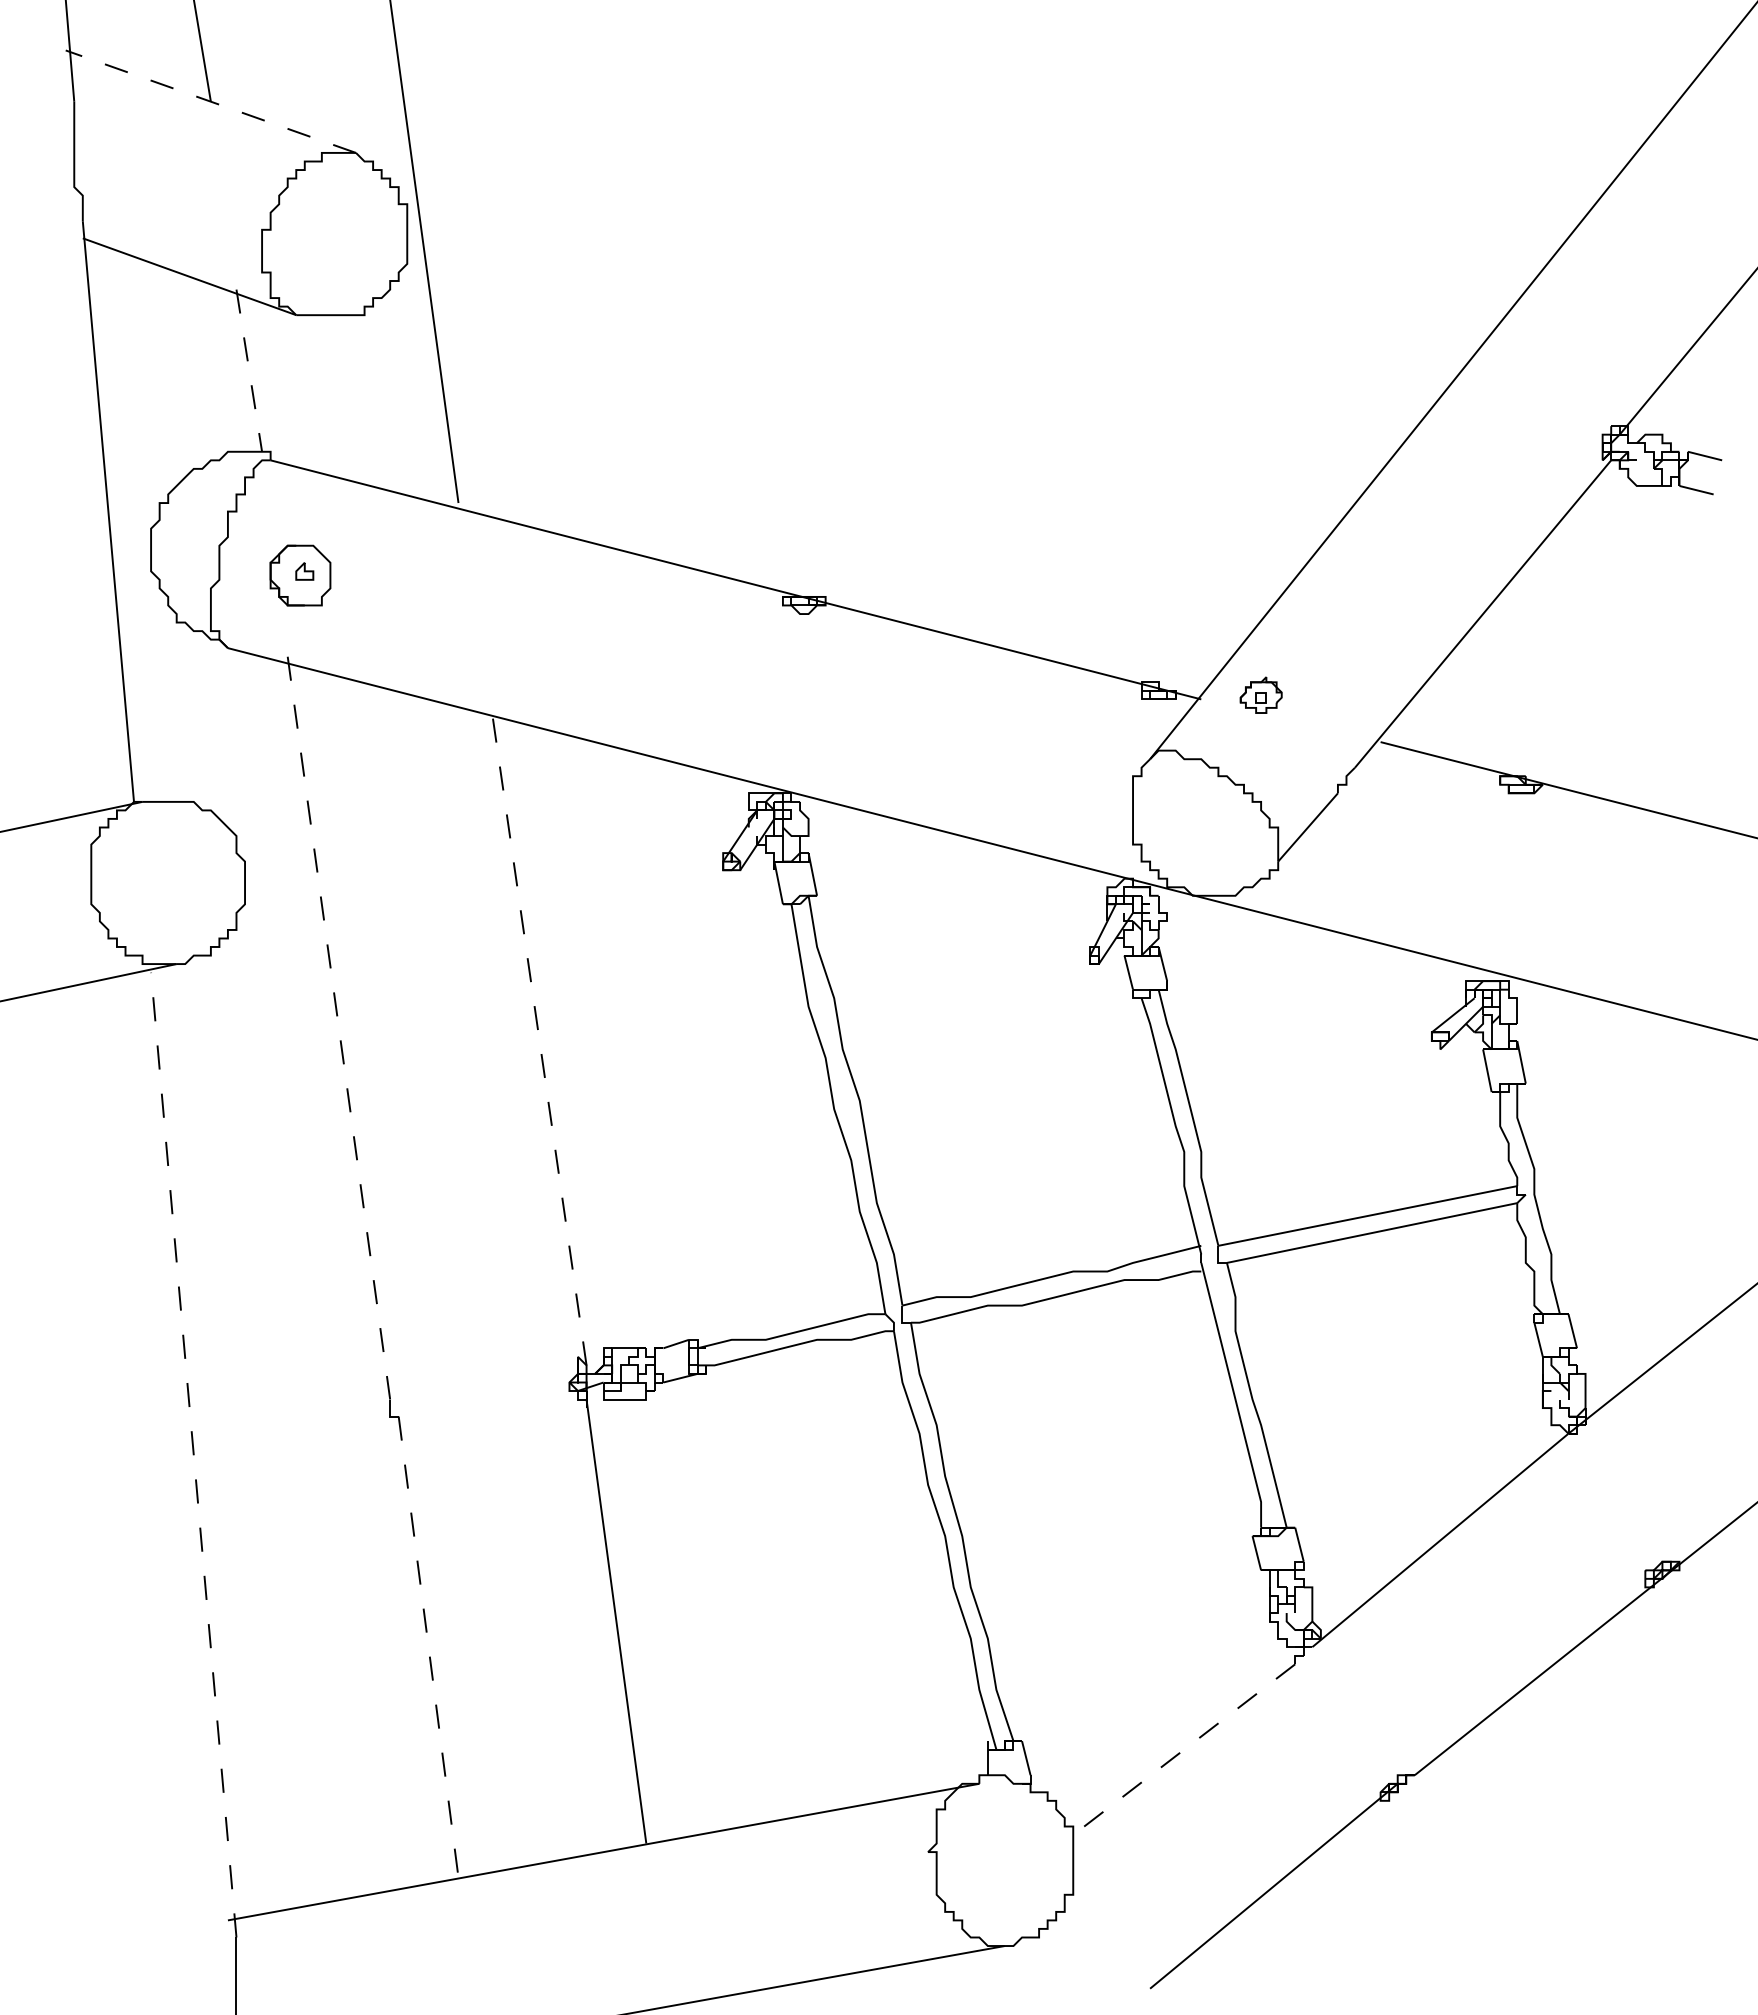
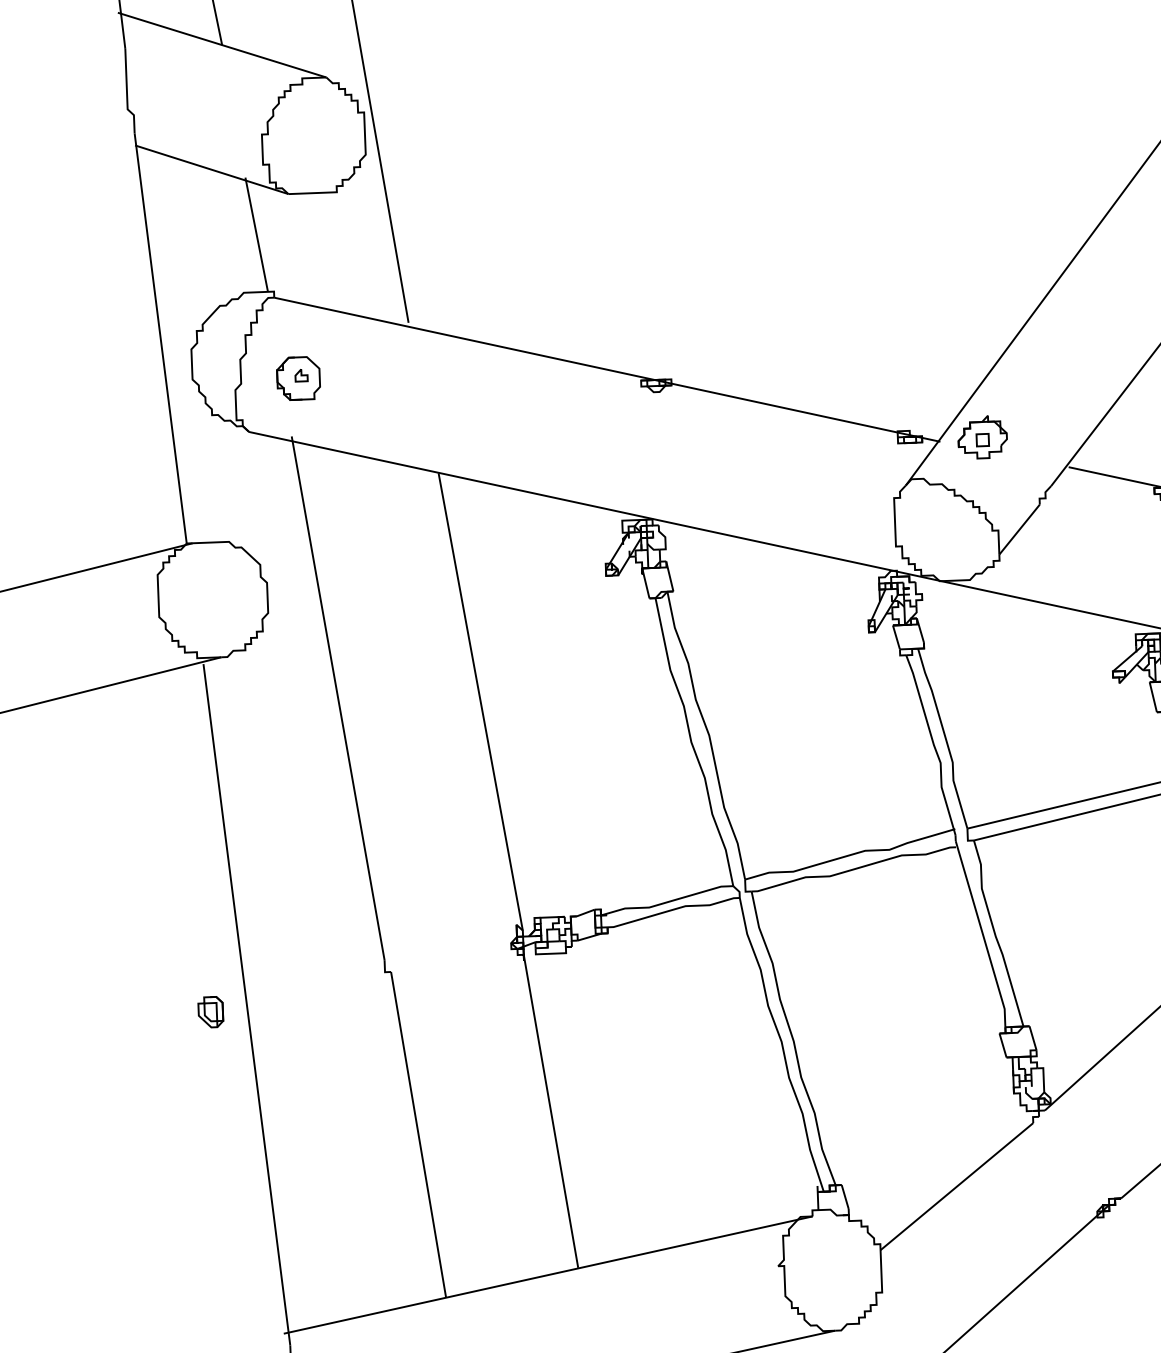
line: (210, 101) -> (221, 44), dashed -> solid
line: (249, 371) -> (256, 235), dashed -> solid
part: (1261, 694) -> (982, 436), size x1.67
line: (338, 1028) -> (337, 698), dashed -> solid
line: (539, 1040) -> (480, 701), dashed -> solid
line: (193, 1454) -> (246, 1004), dashed -> solid
part: (142, 1463) -> (210, 1012), added
line: (428, 1647) -> (418, 1134), dashed -> solid
line: (1183, 1749) -> (956, 1186), dashed -> solid

